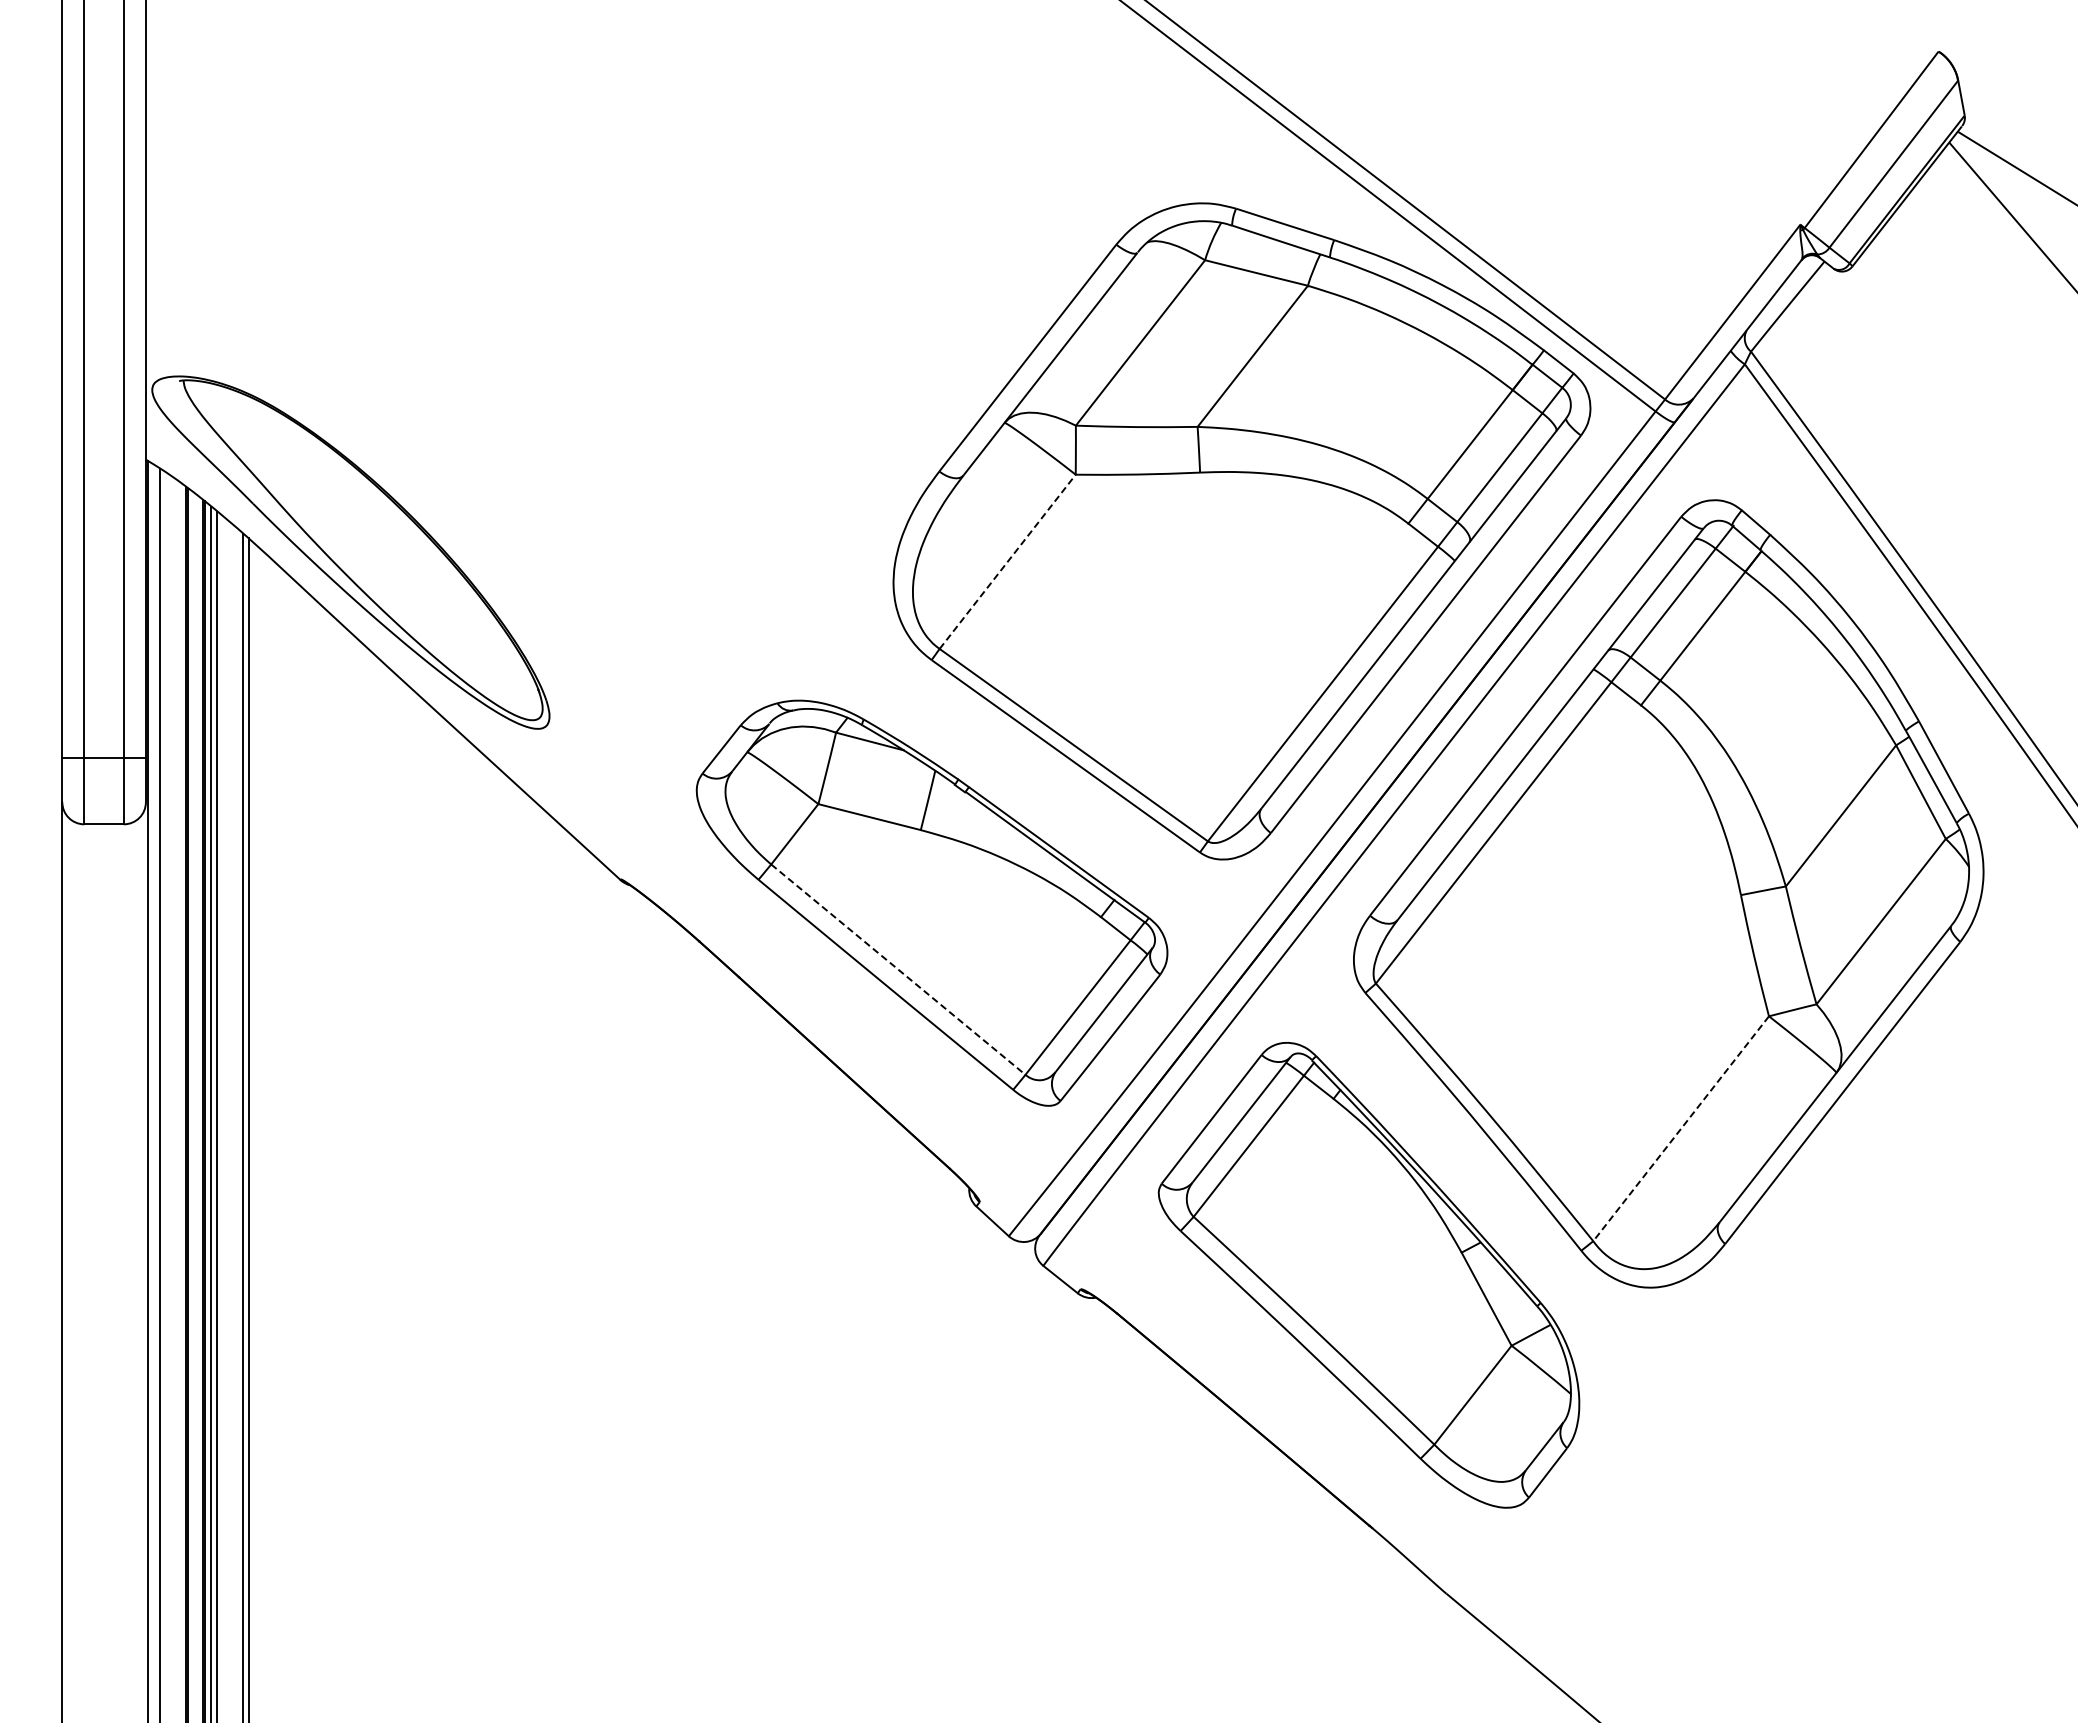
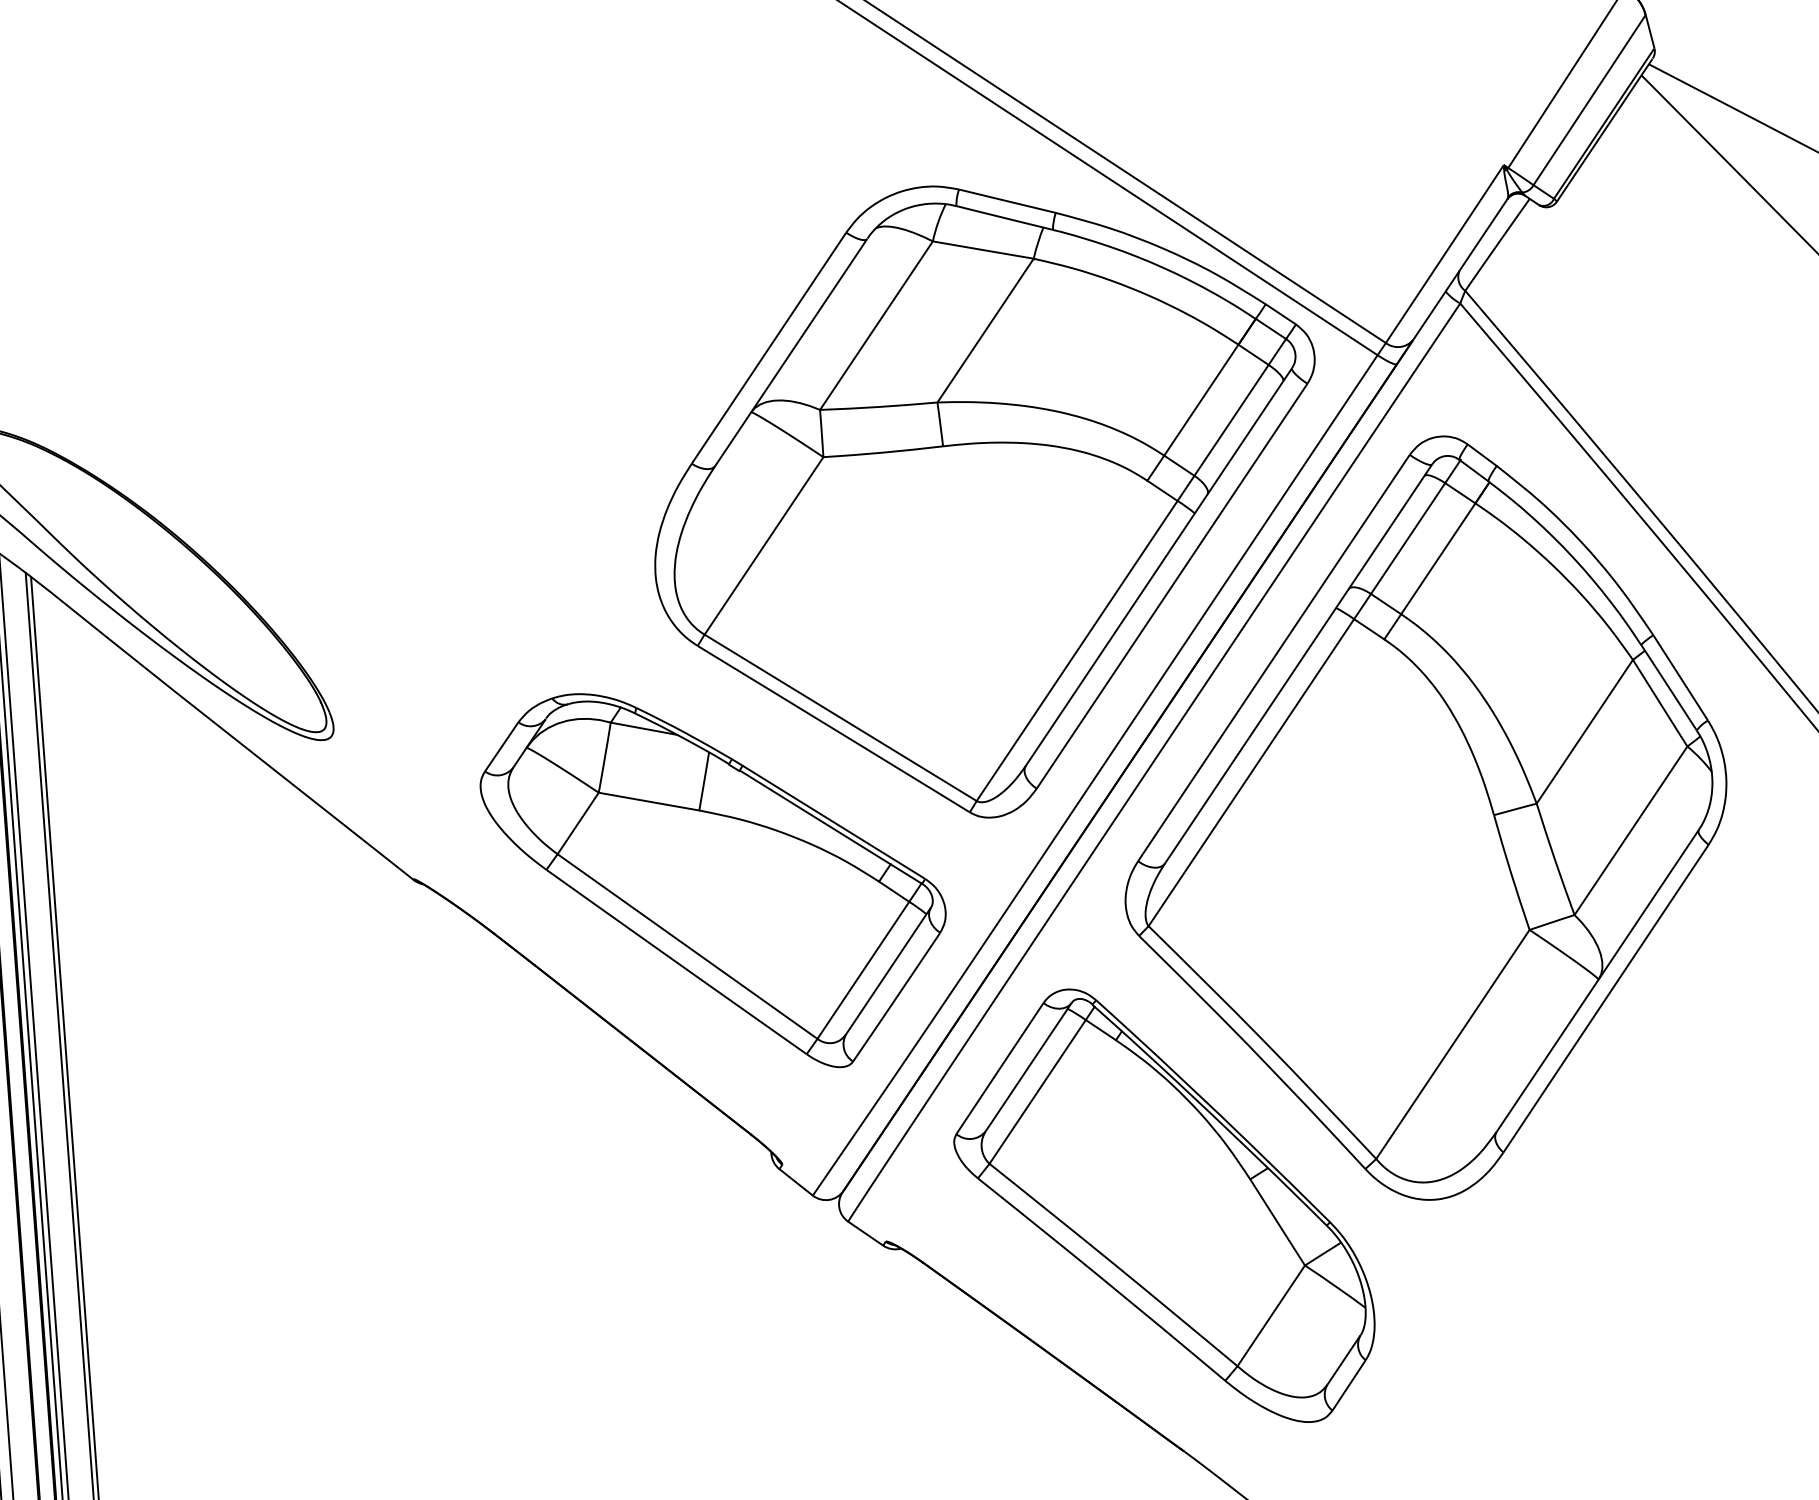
line: (1007, 561) -> (763, 545), dashed -> solid
line: (898, 969) -> (687, 946), dashed -> solid
line: (1681, 1128) -> (1453, 1044), dashed -> solid

